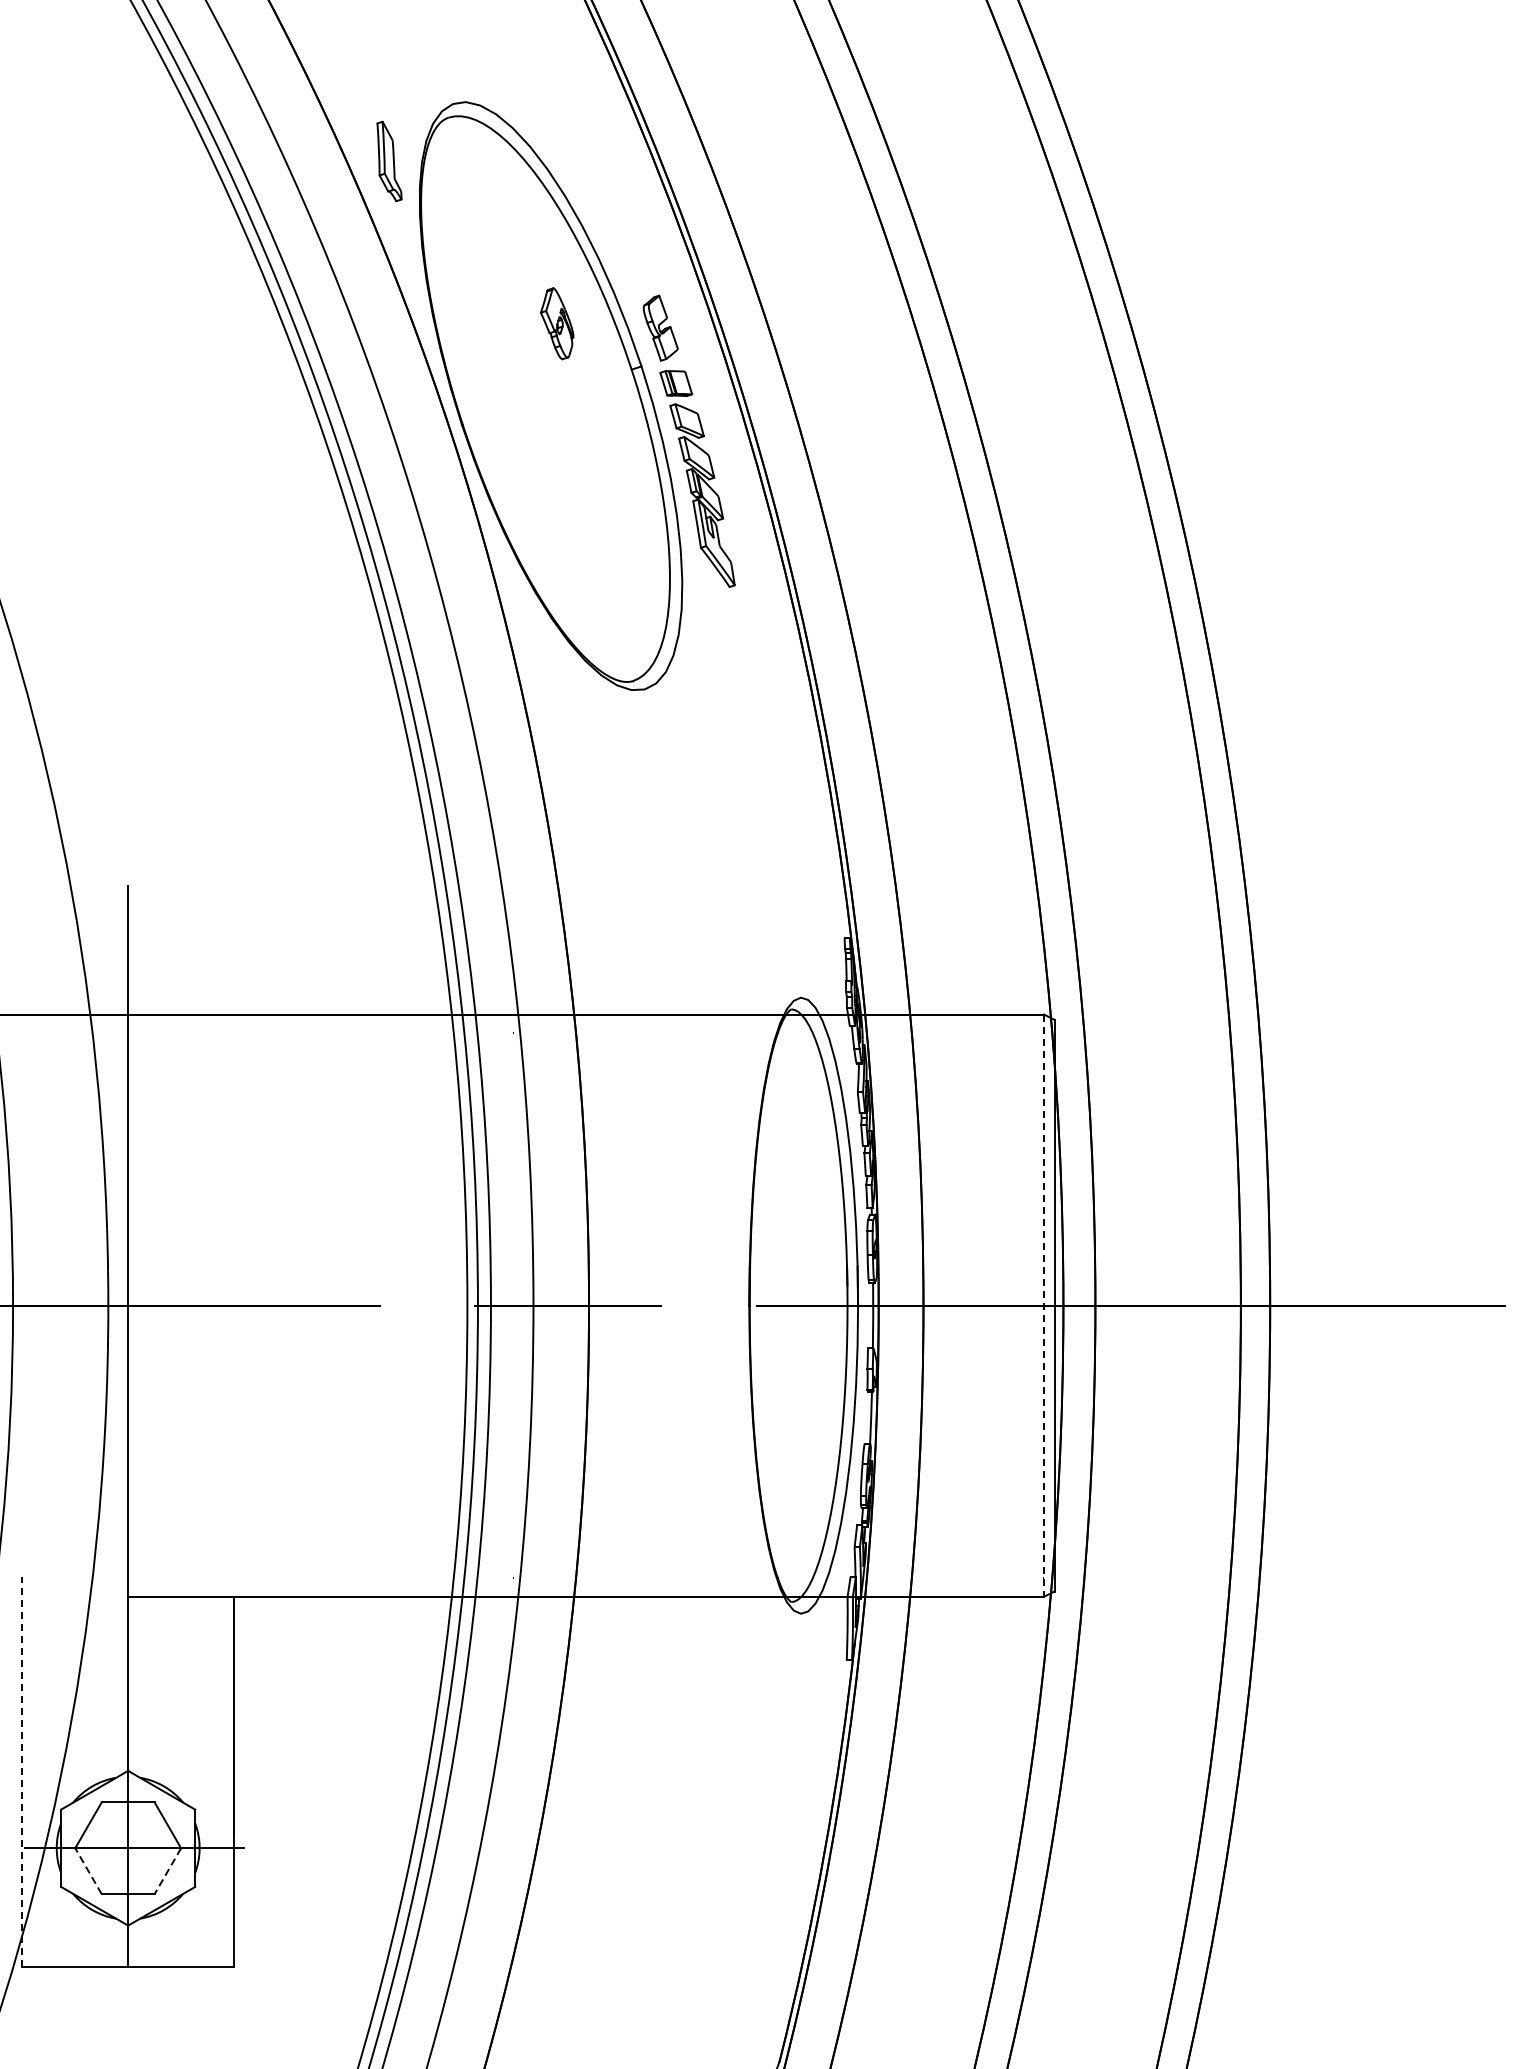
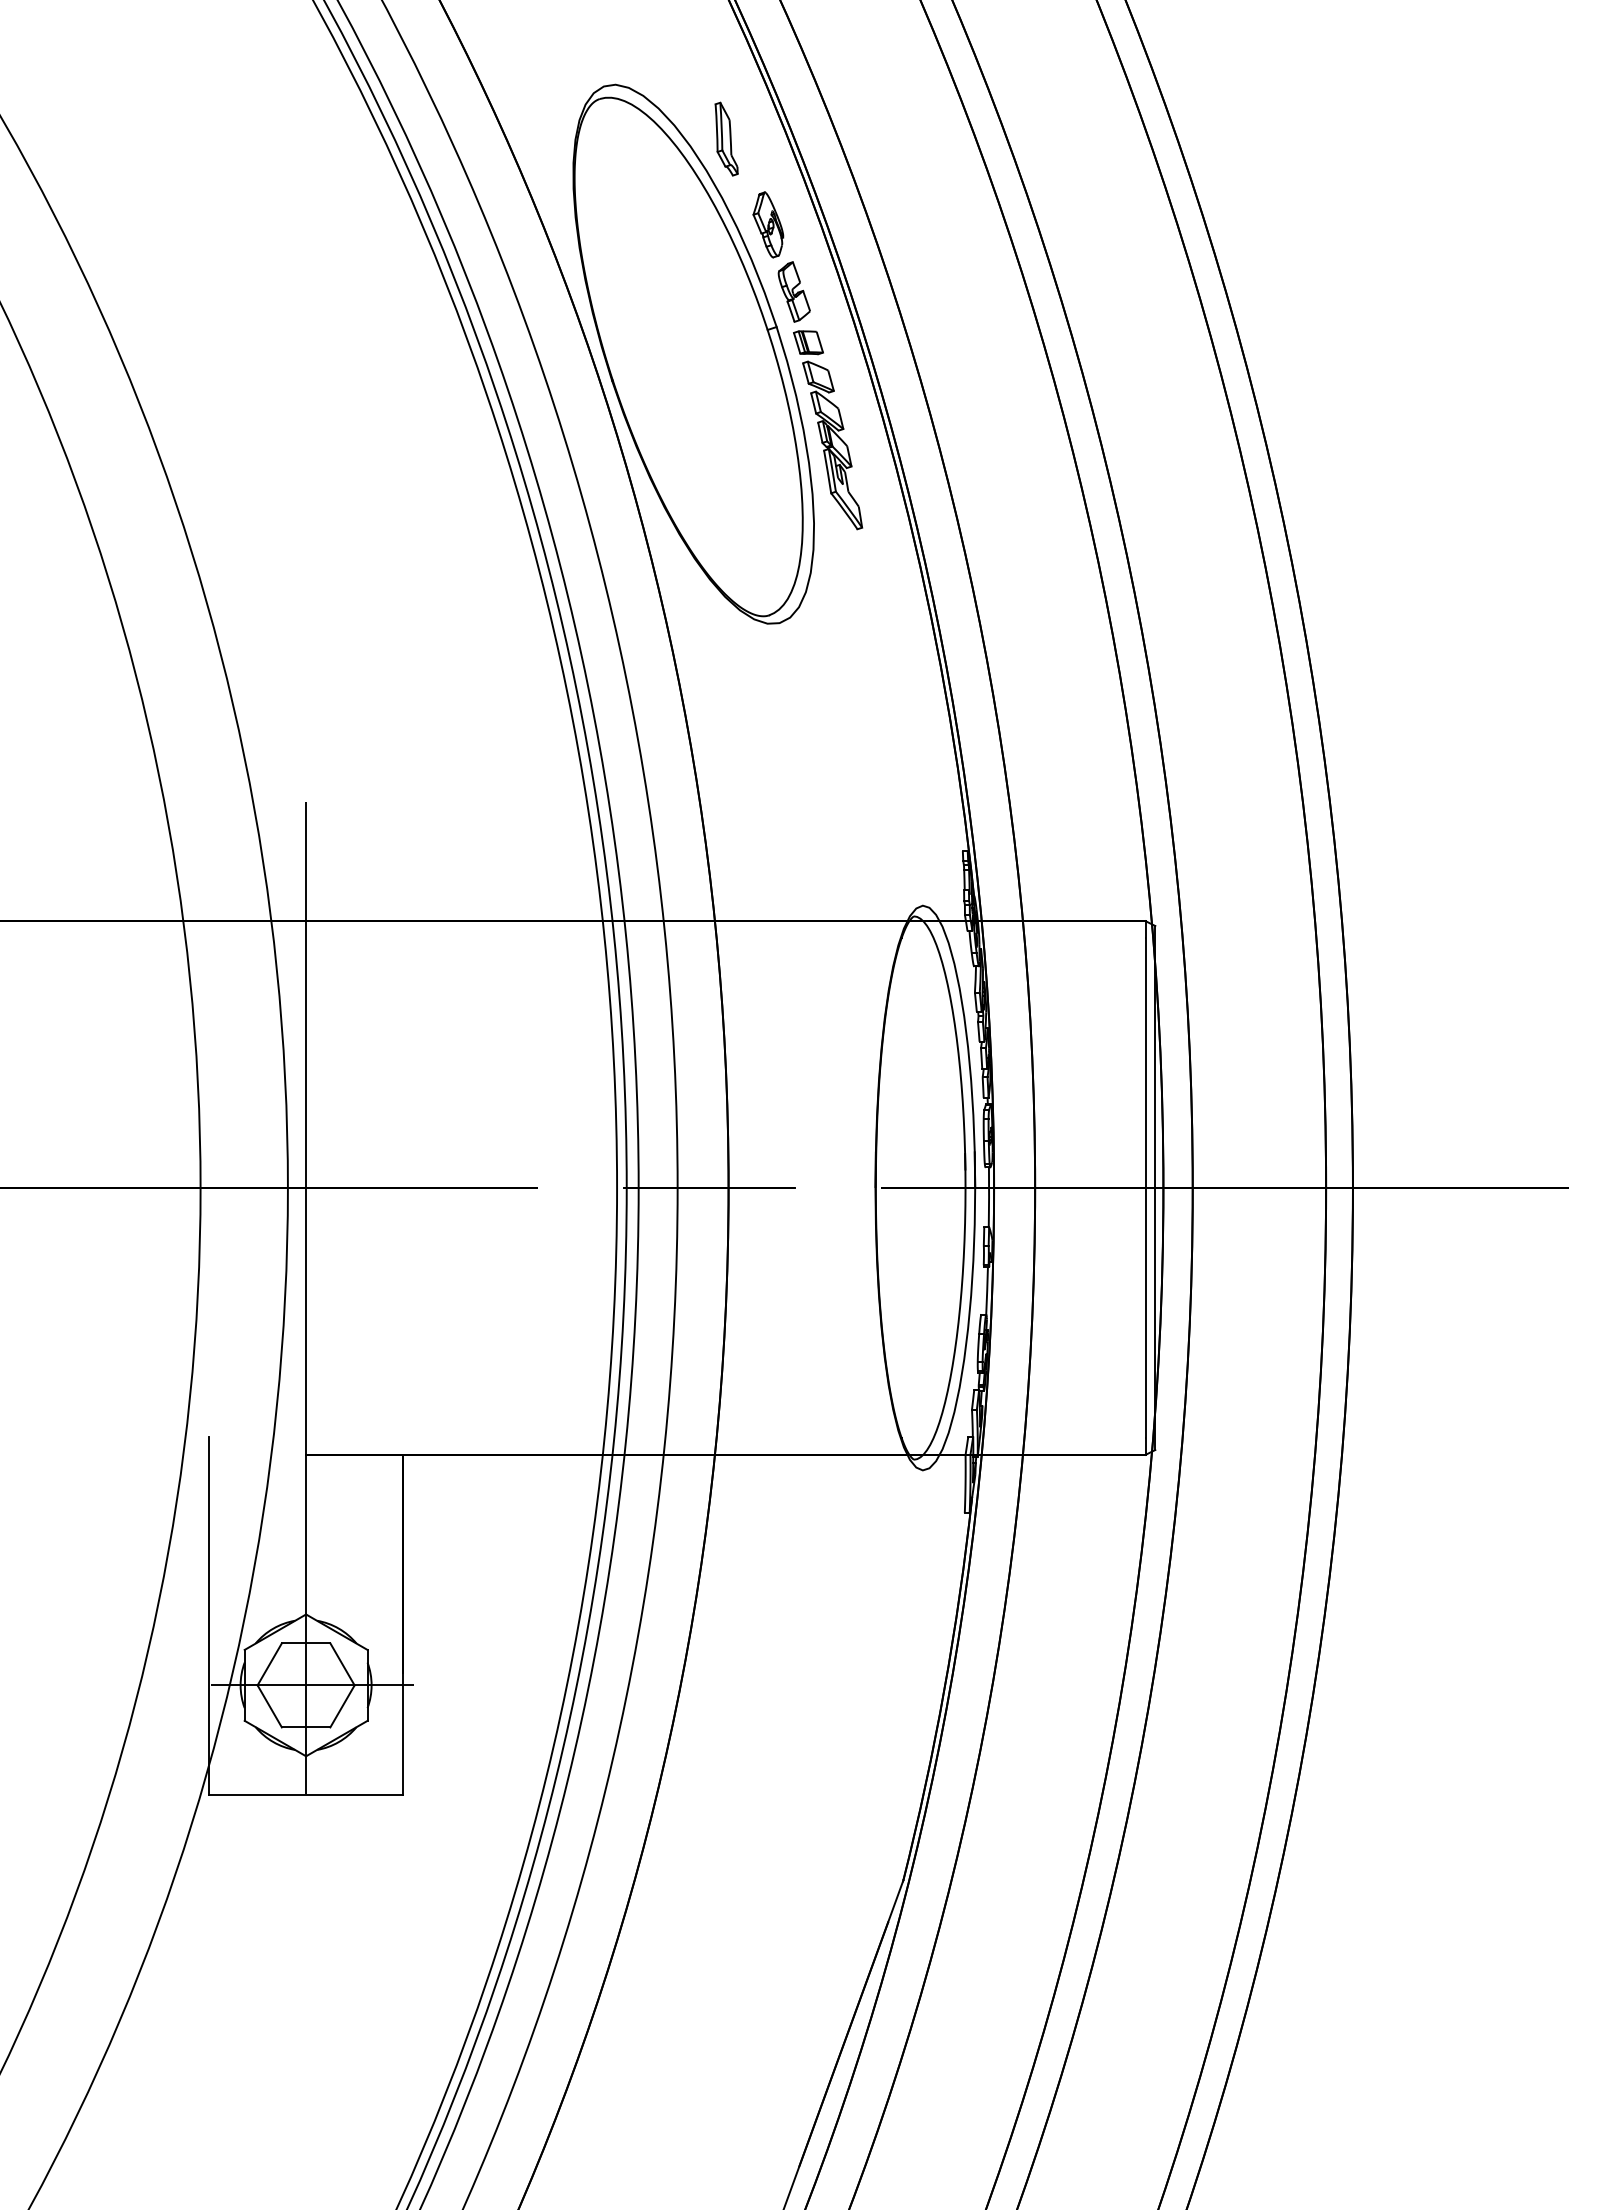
part: (389, 160) -> (726, 138), moved
part: (557, 323) -> (768, 224), moved
line: (1043, 1306) -> (1145, 1188), dashed -> solid
line: (22, 1772) -> (209, 1615), dashed -> solid
line: (88, 1870) -> (269, 1705), dashed -> solid
line: (167, 1871) -> (342, 1706), dashed -> solid

